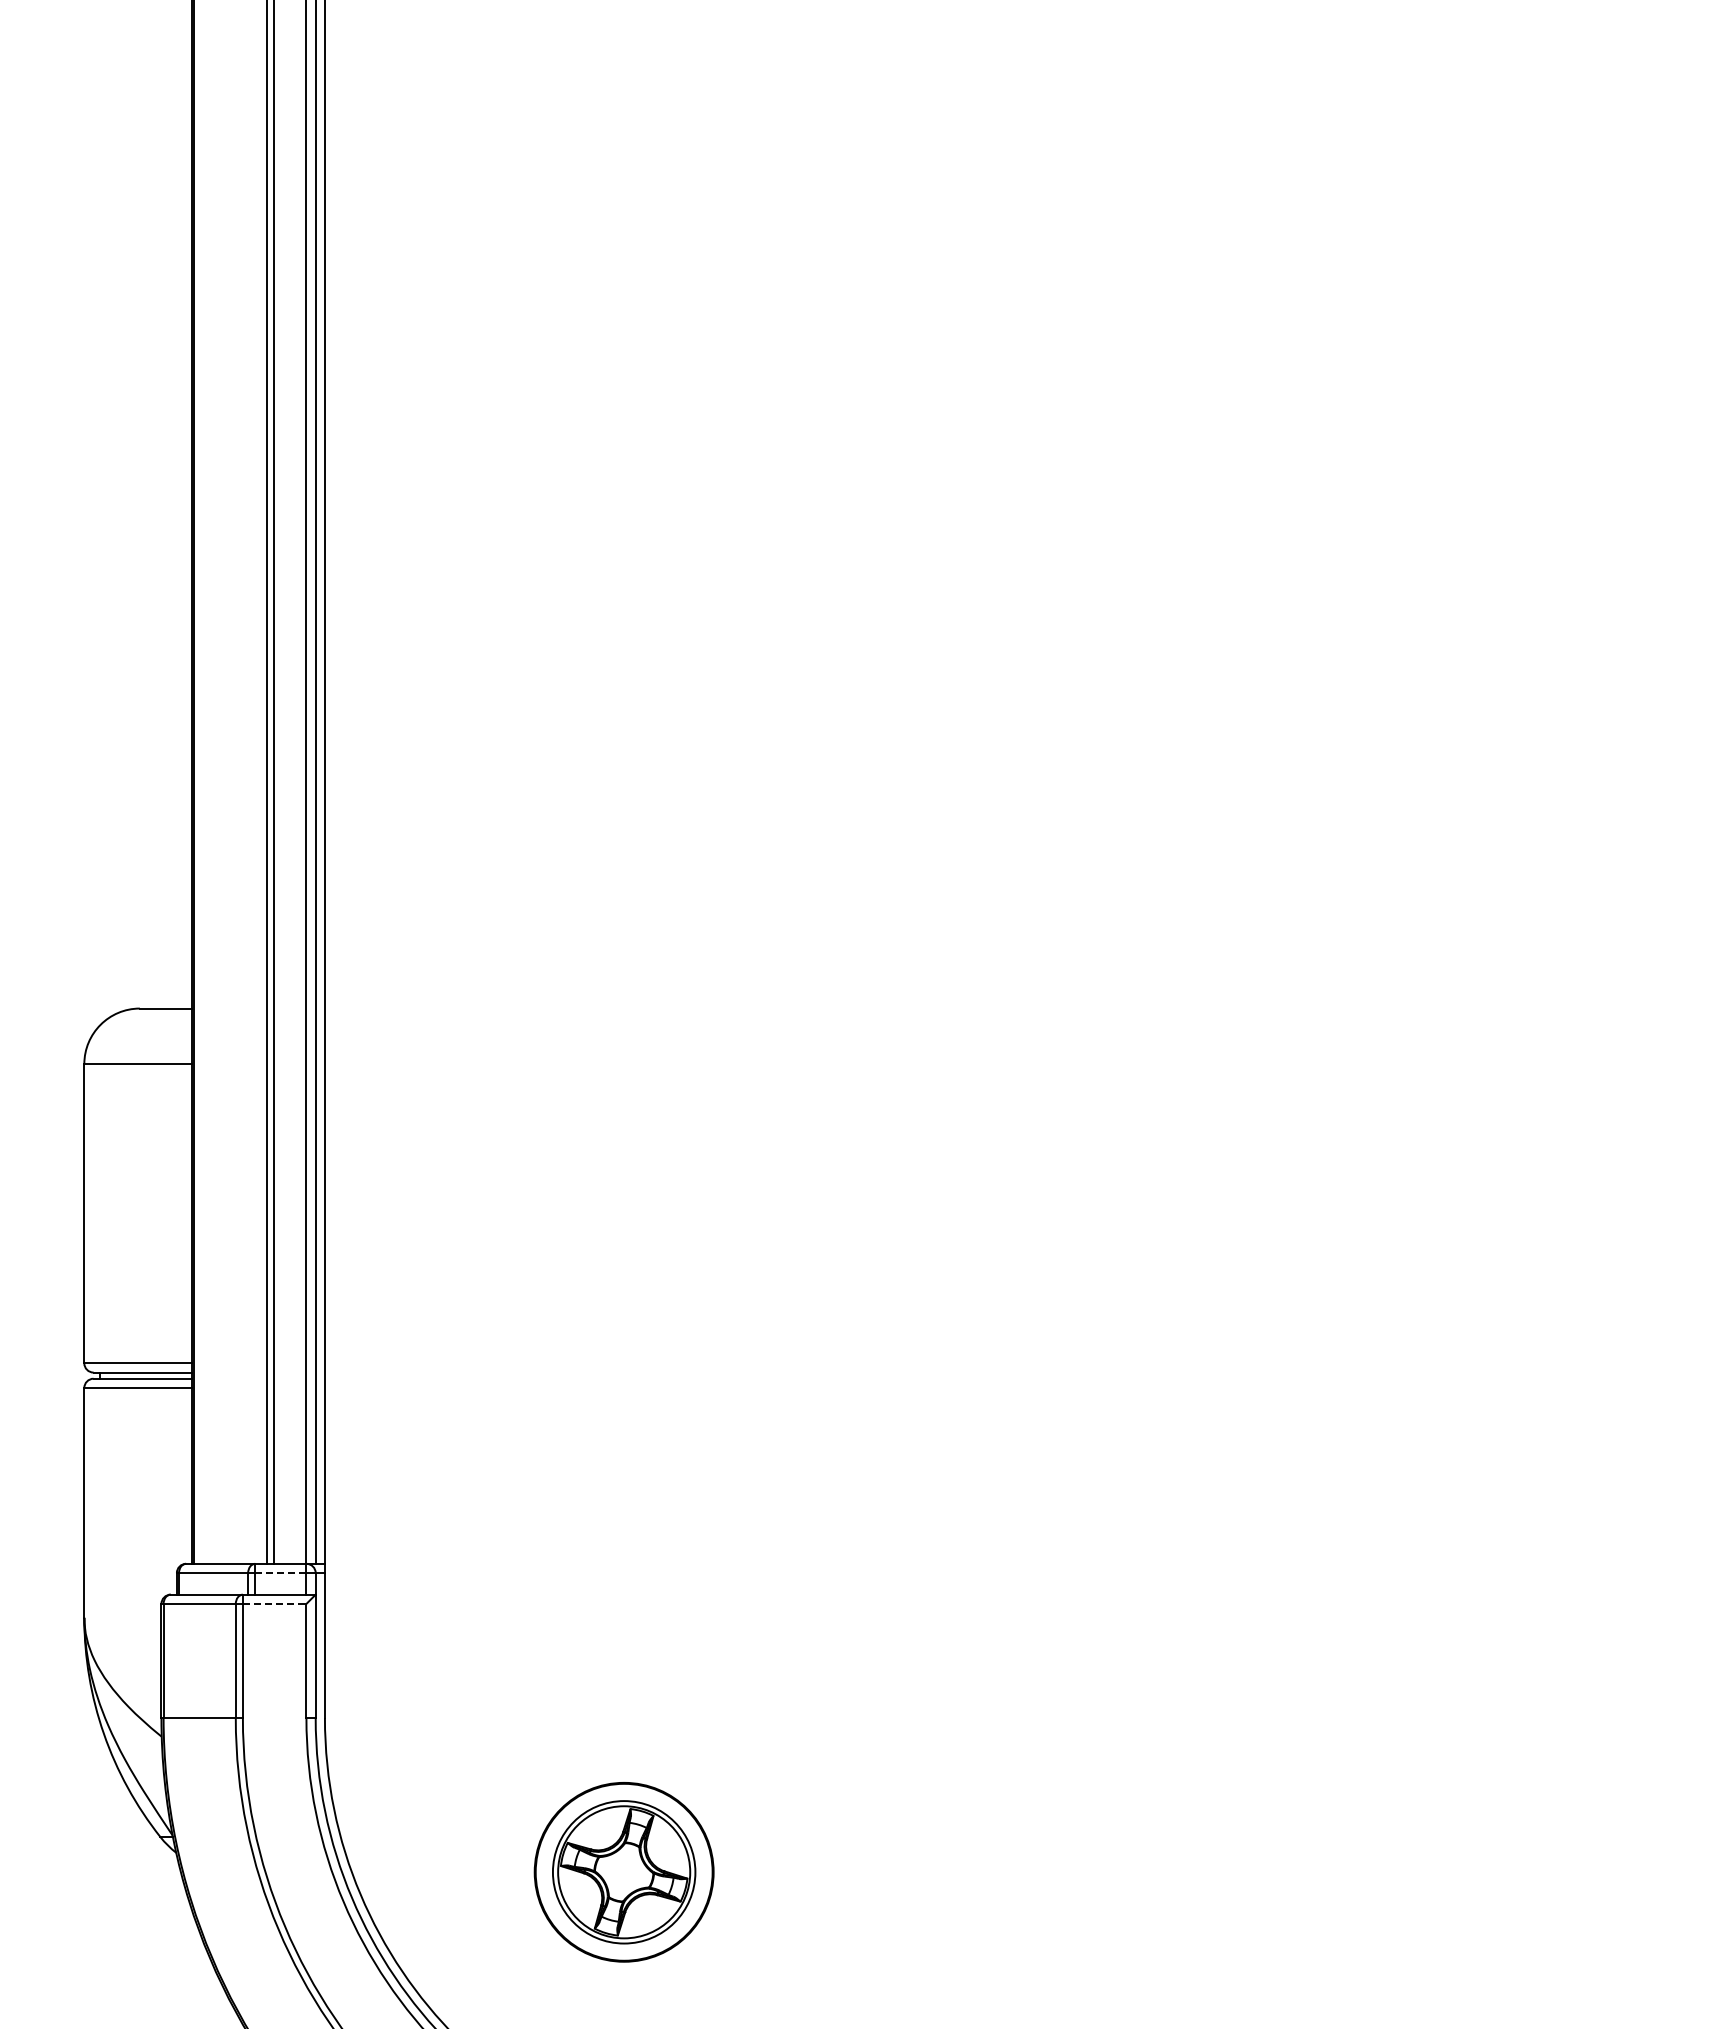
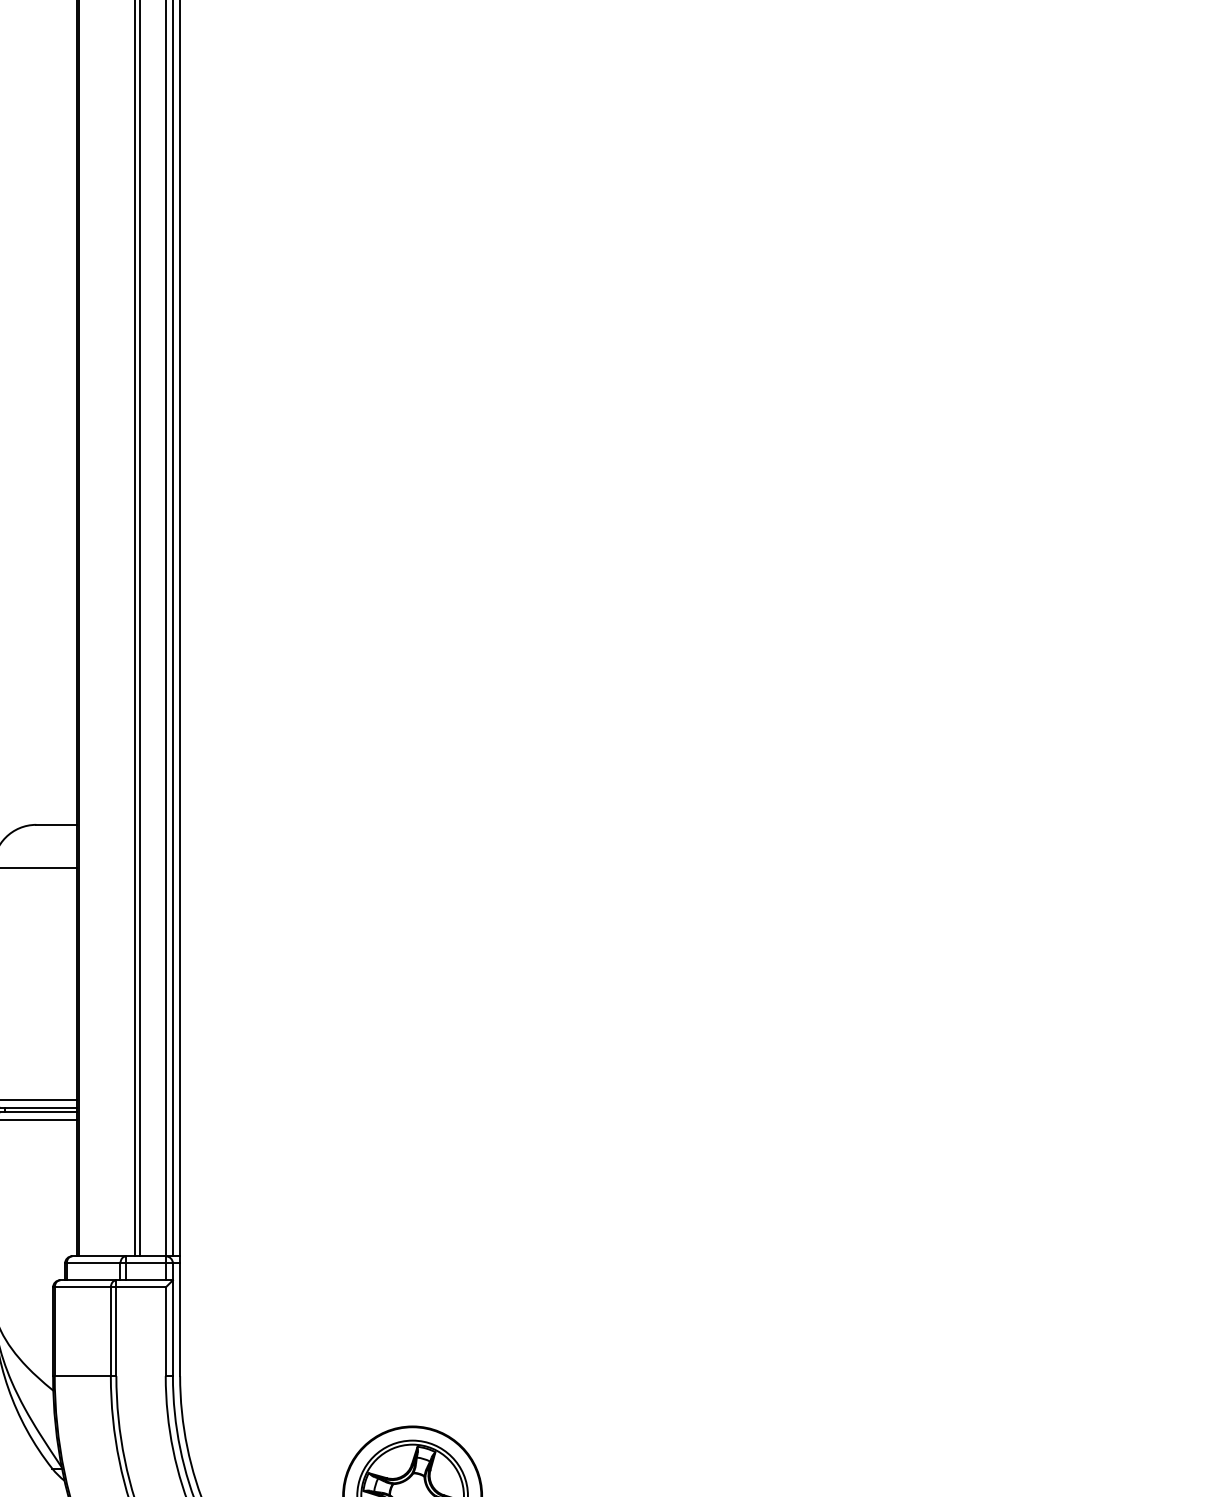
line: (280, 1573) -> (145, 1263), dashed -> solid
line: (274, 1603) -> (140, 1287), dashed -> solid

